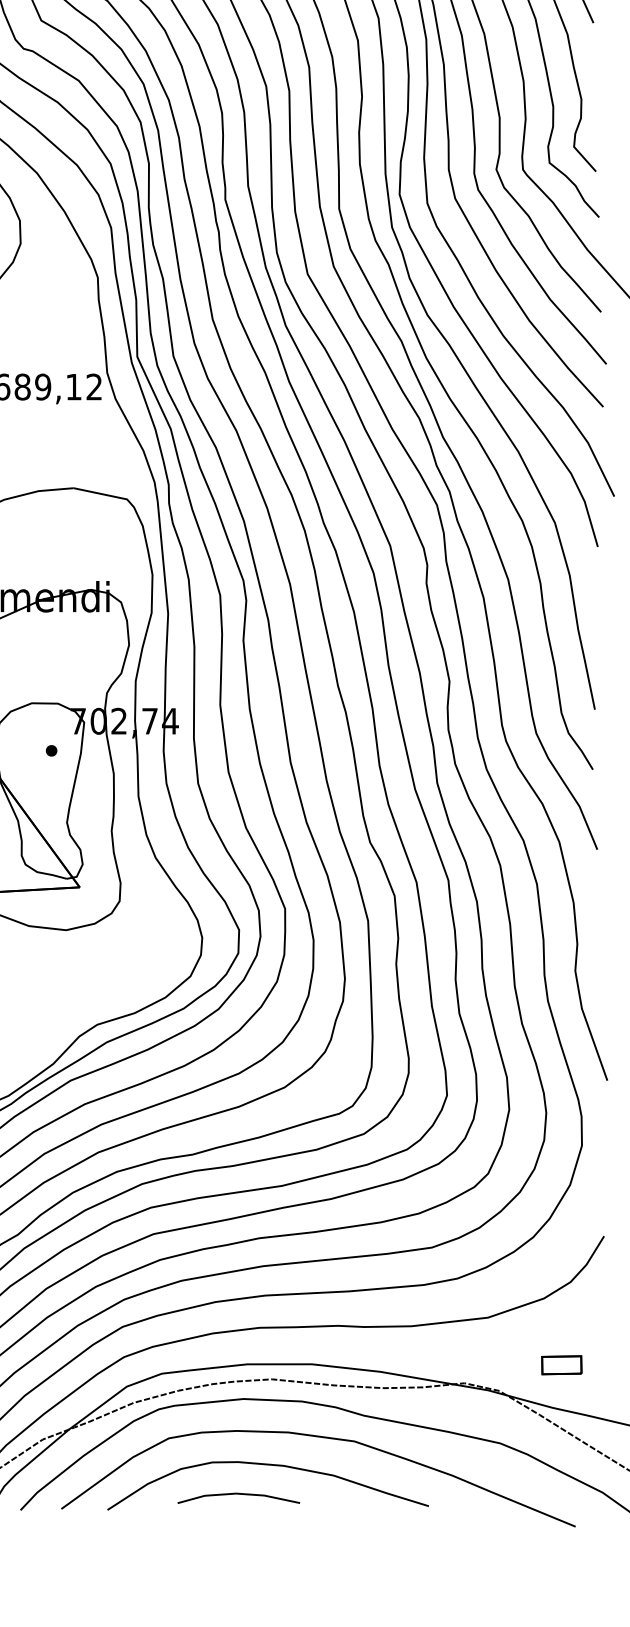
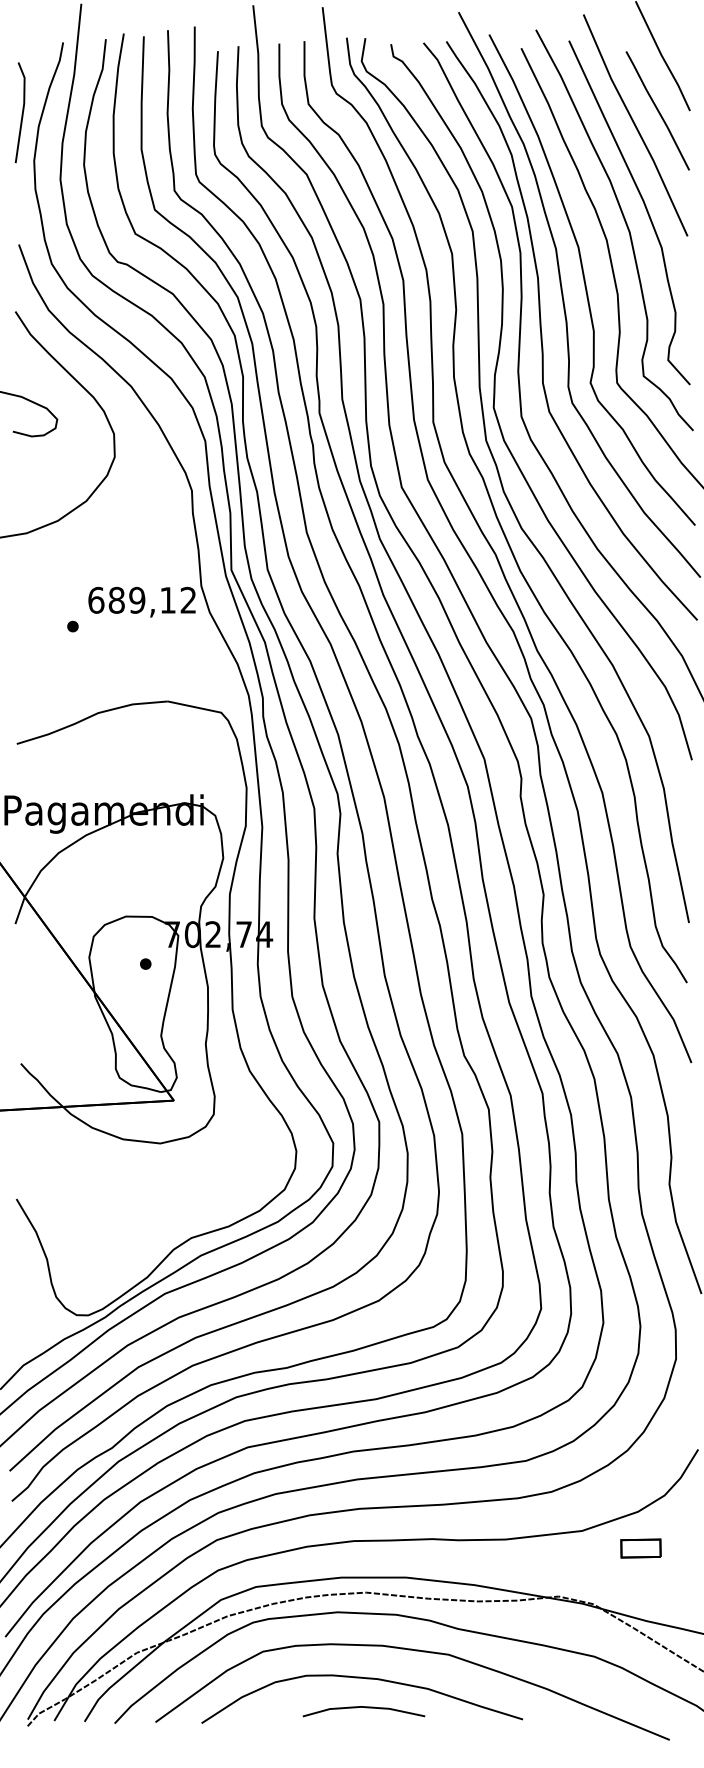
part: (561, 1365) -> (640, 1548), moved
line: (240, 1495) -> (365, 1708), moved

